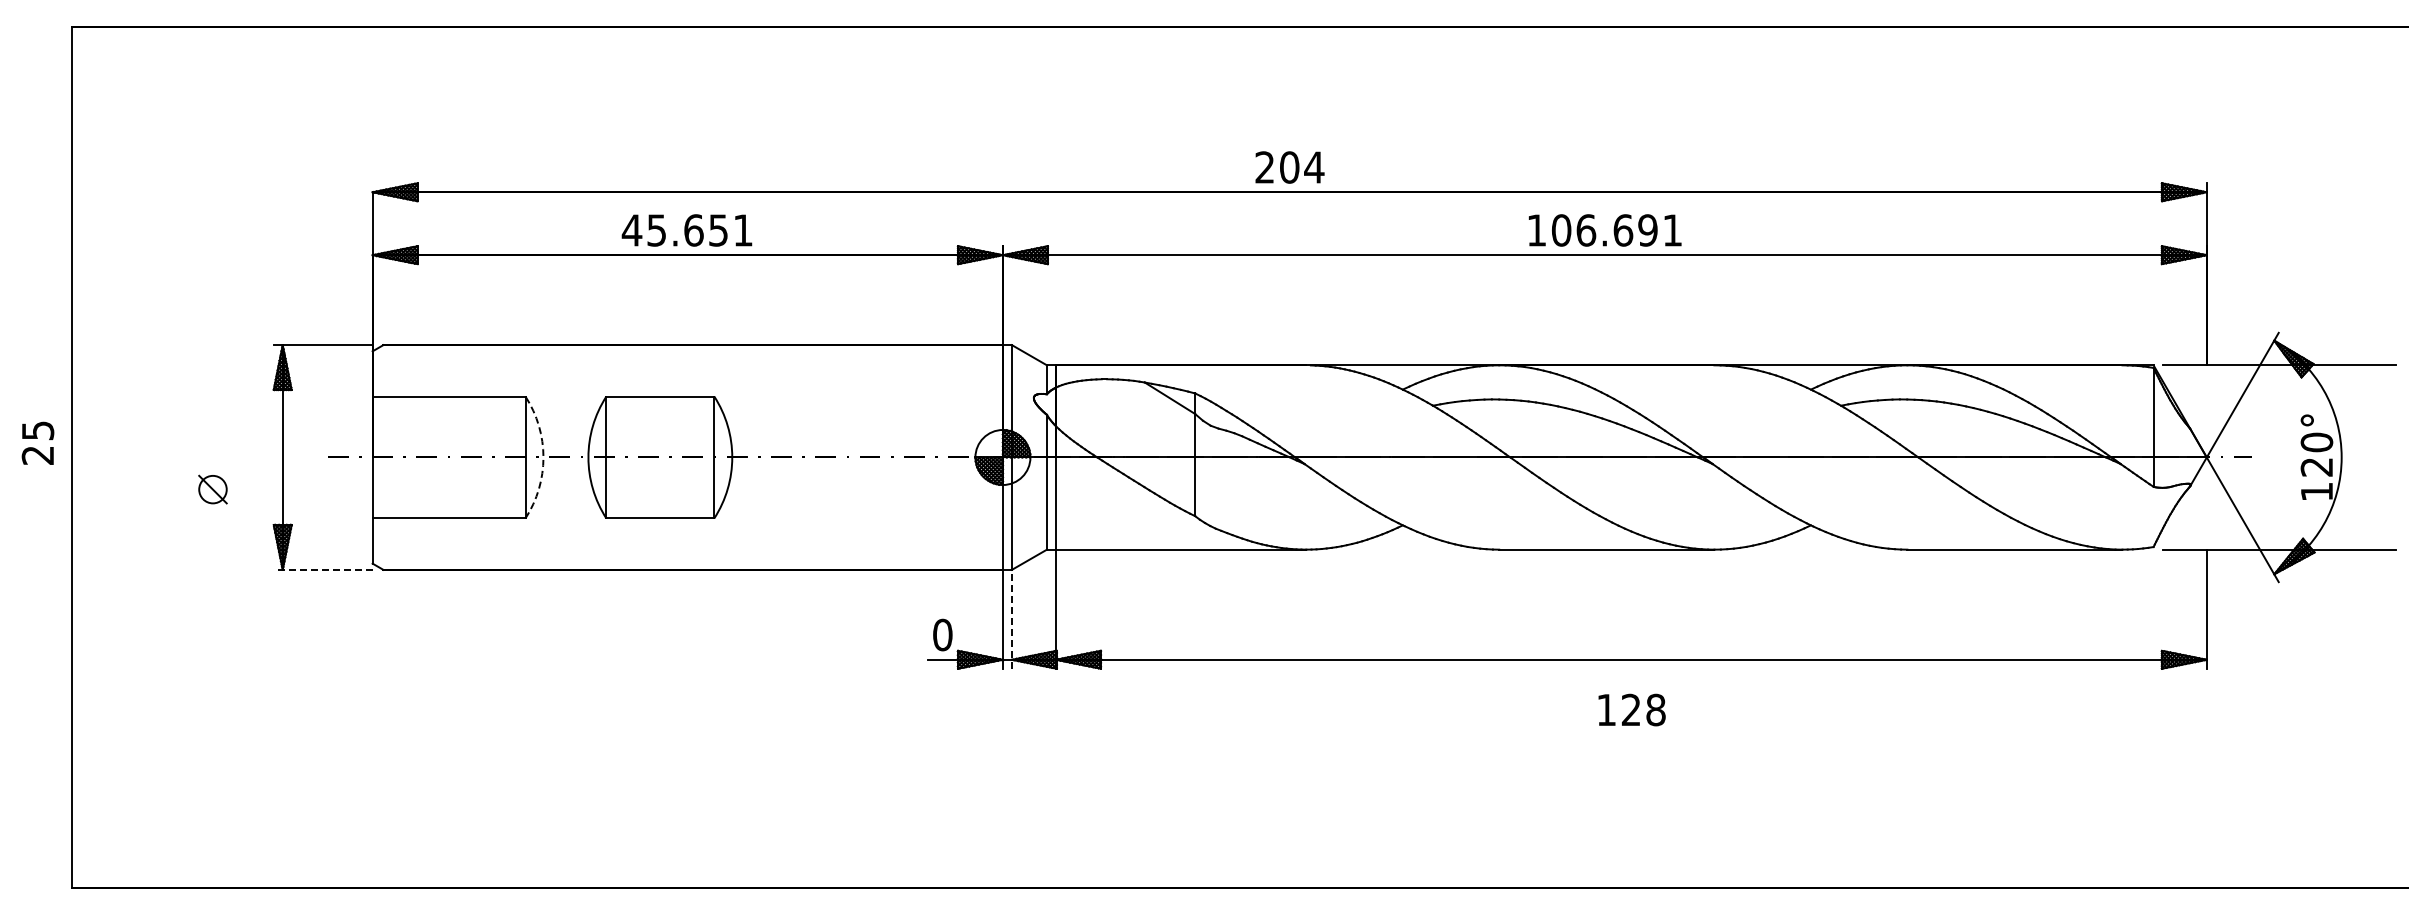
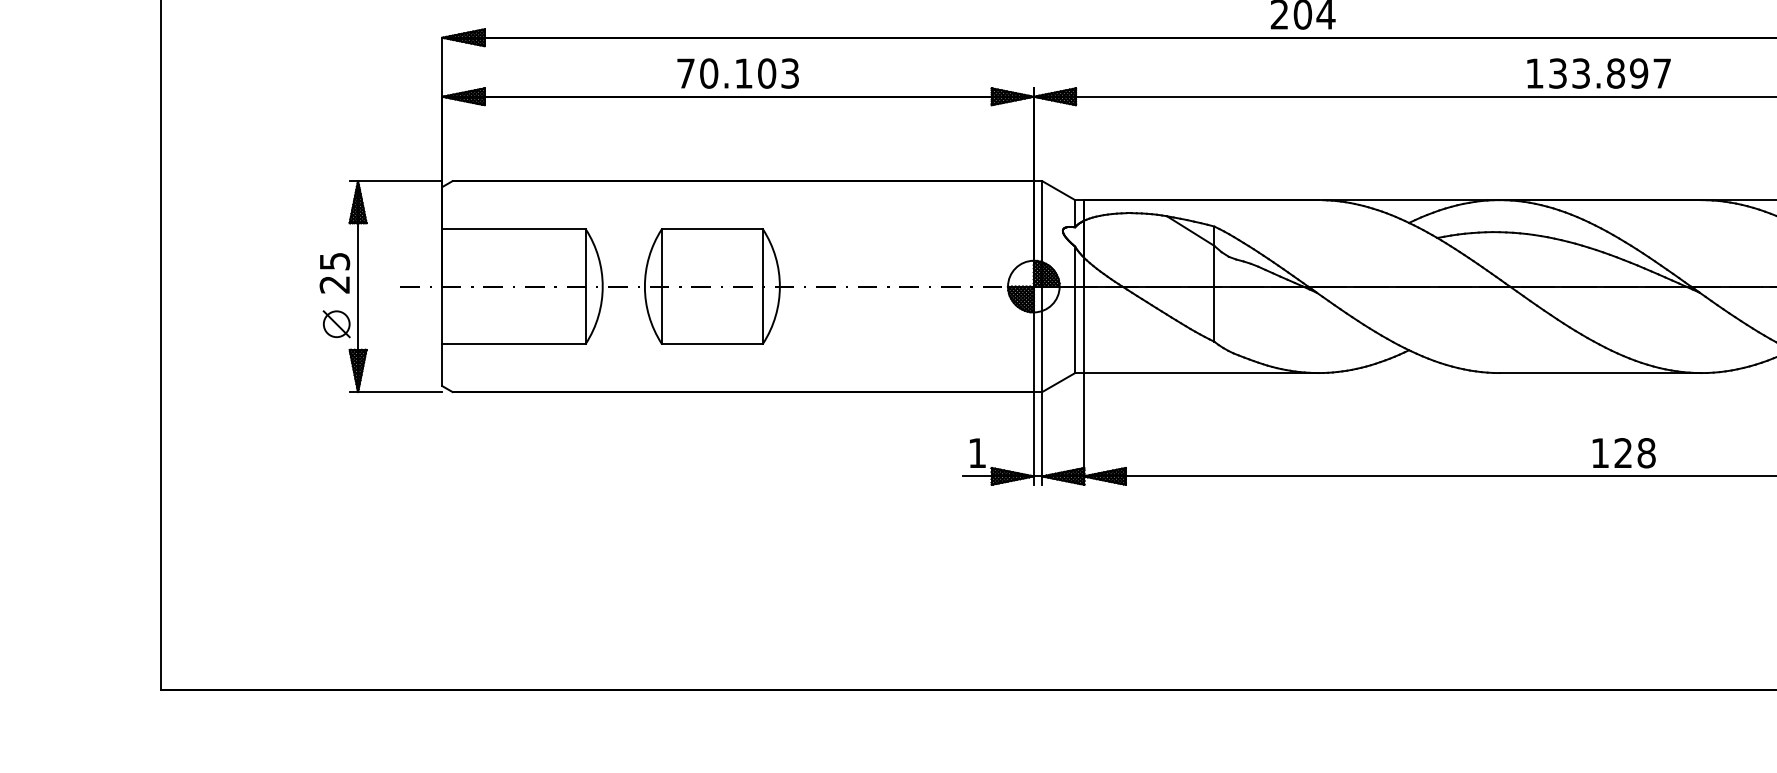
text: (686, 230) -> (736, 73), 45.651 -> 70.103
text: (1616, 230) -> (1609, 73), 106.691 -> 133.897
text: (37, 442) -> (334, 272), moved
arc: (543, 457) -> (602, 286), dashed -> solid
part: (212, 489) -> (336, 324), moved
line: (322, 569) -> (395, 391), dashed -> solid
line: (1011, 618) -> (1041, 437), dashed -> solid
text: (942, 634) -> (977, 452), 0 -> 1
text: (1631, 709) -> (1623, 452), moved

